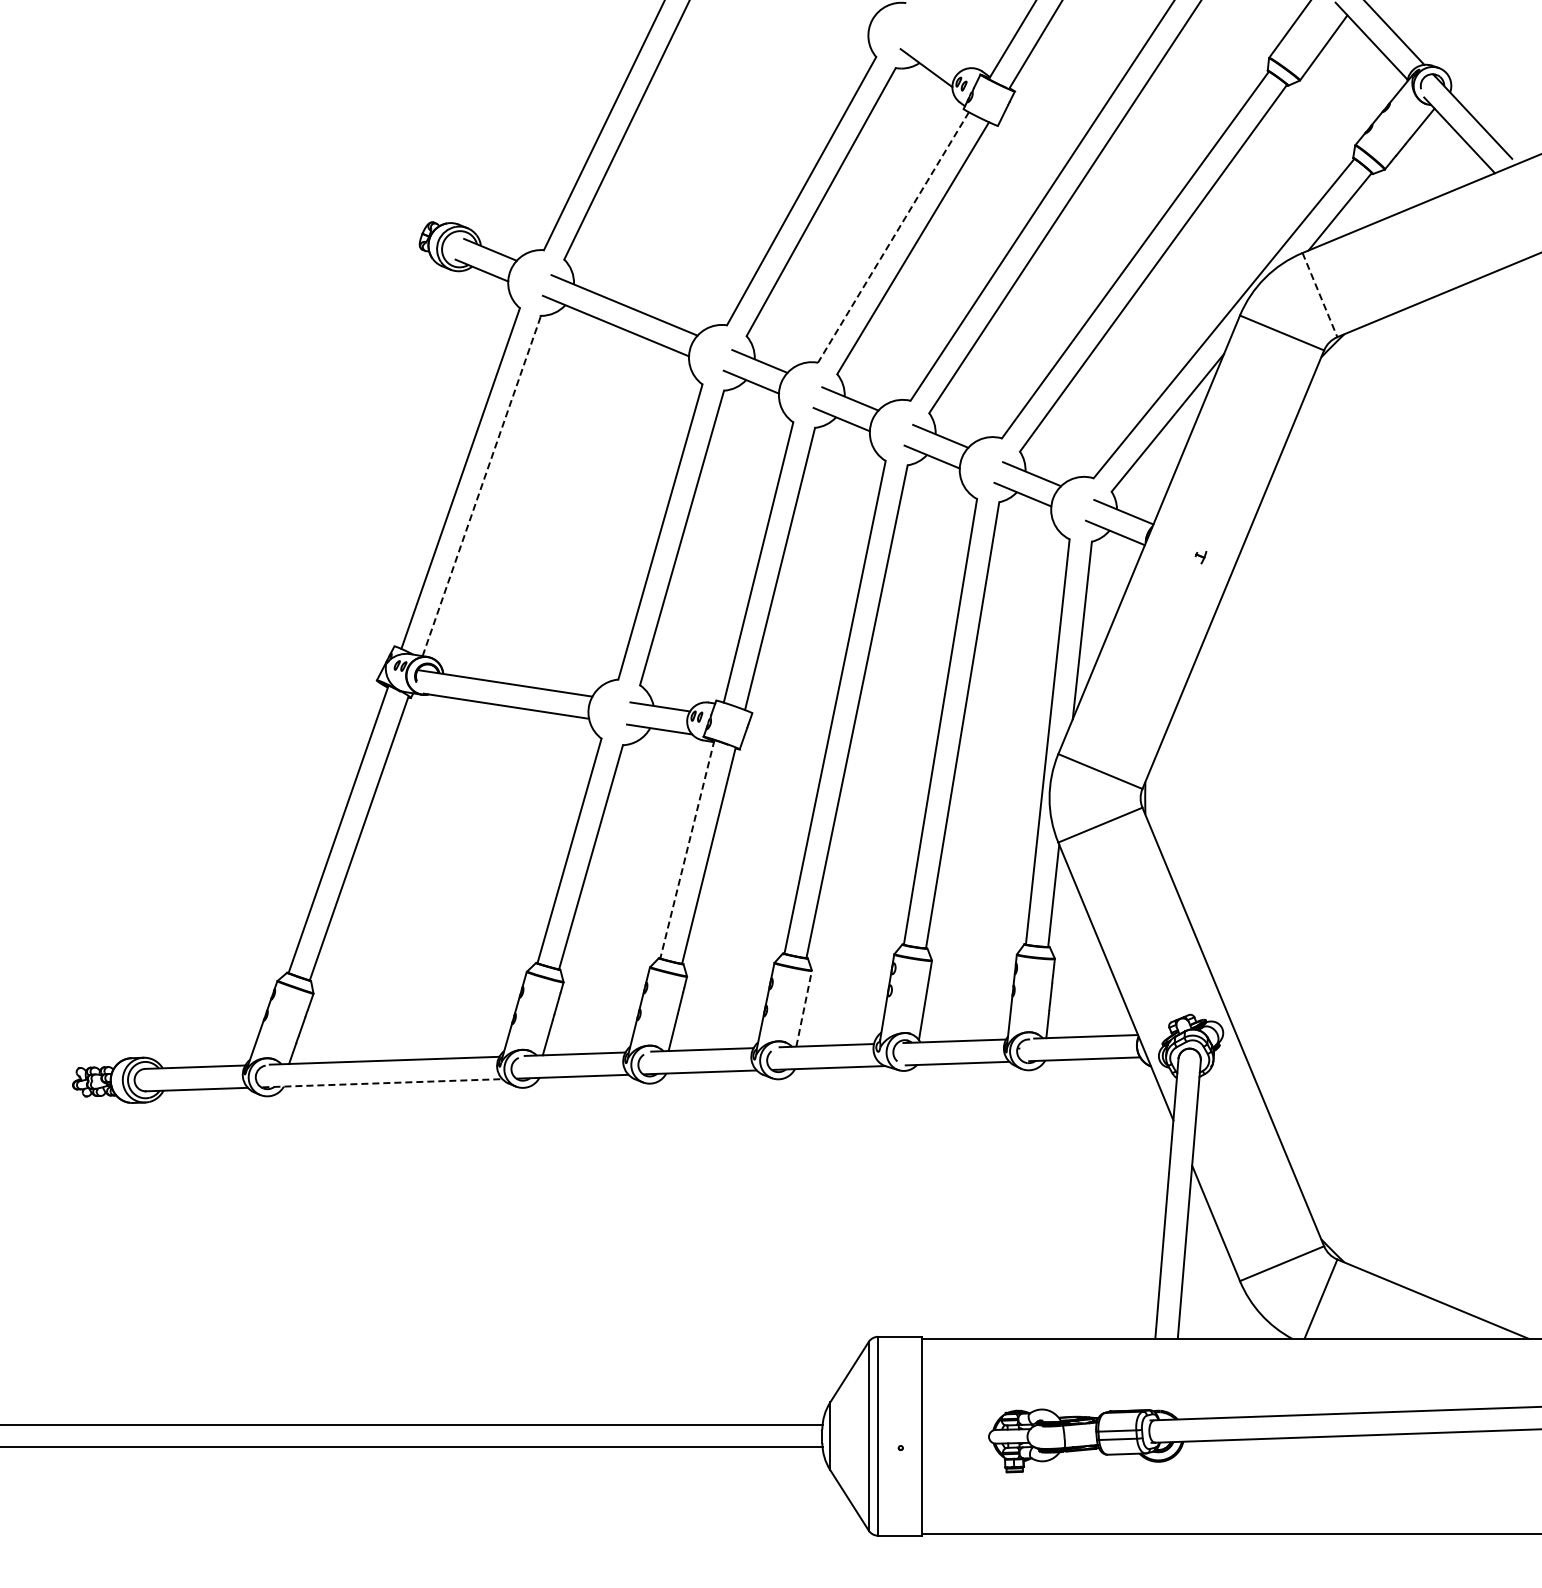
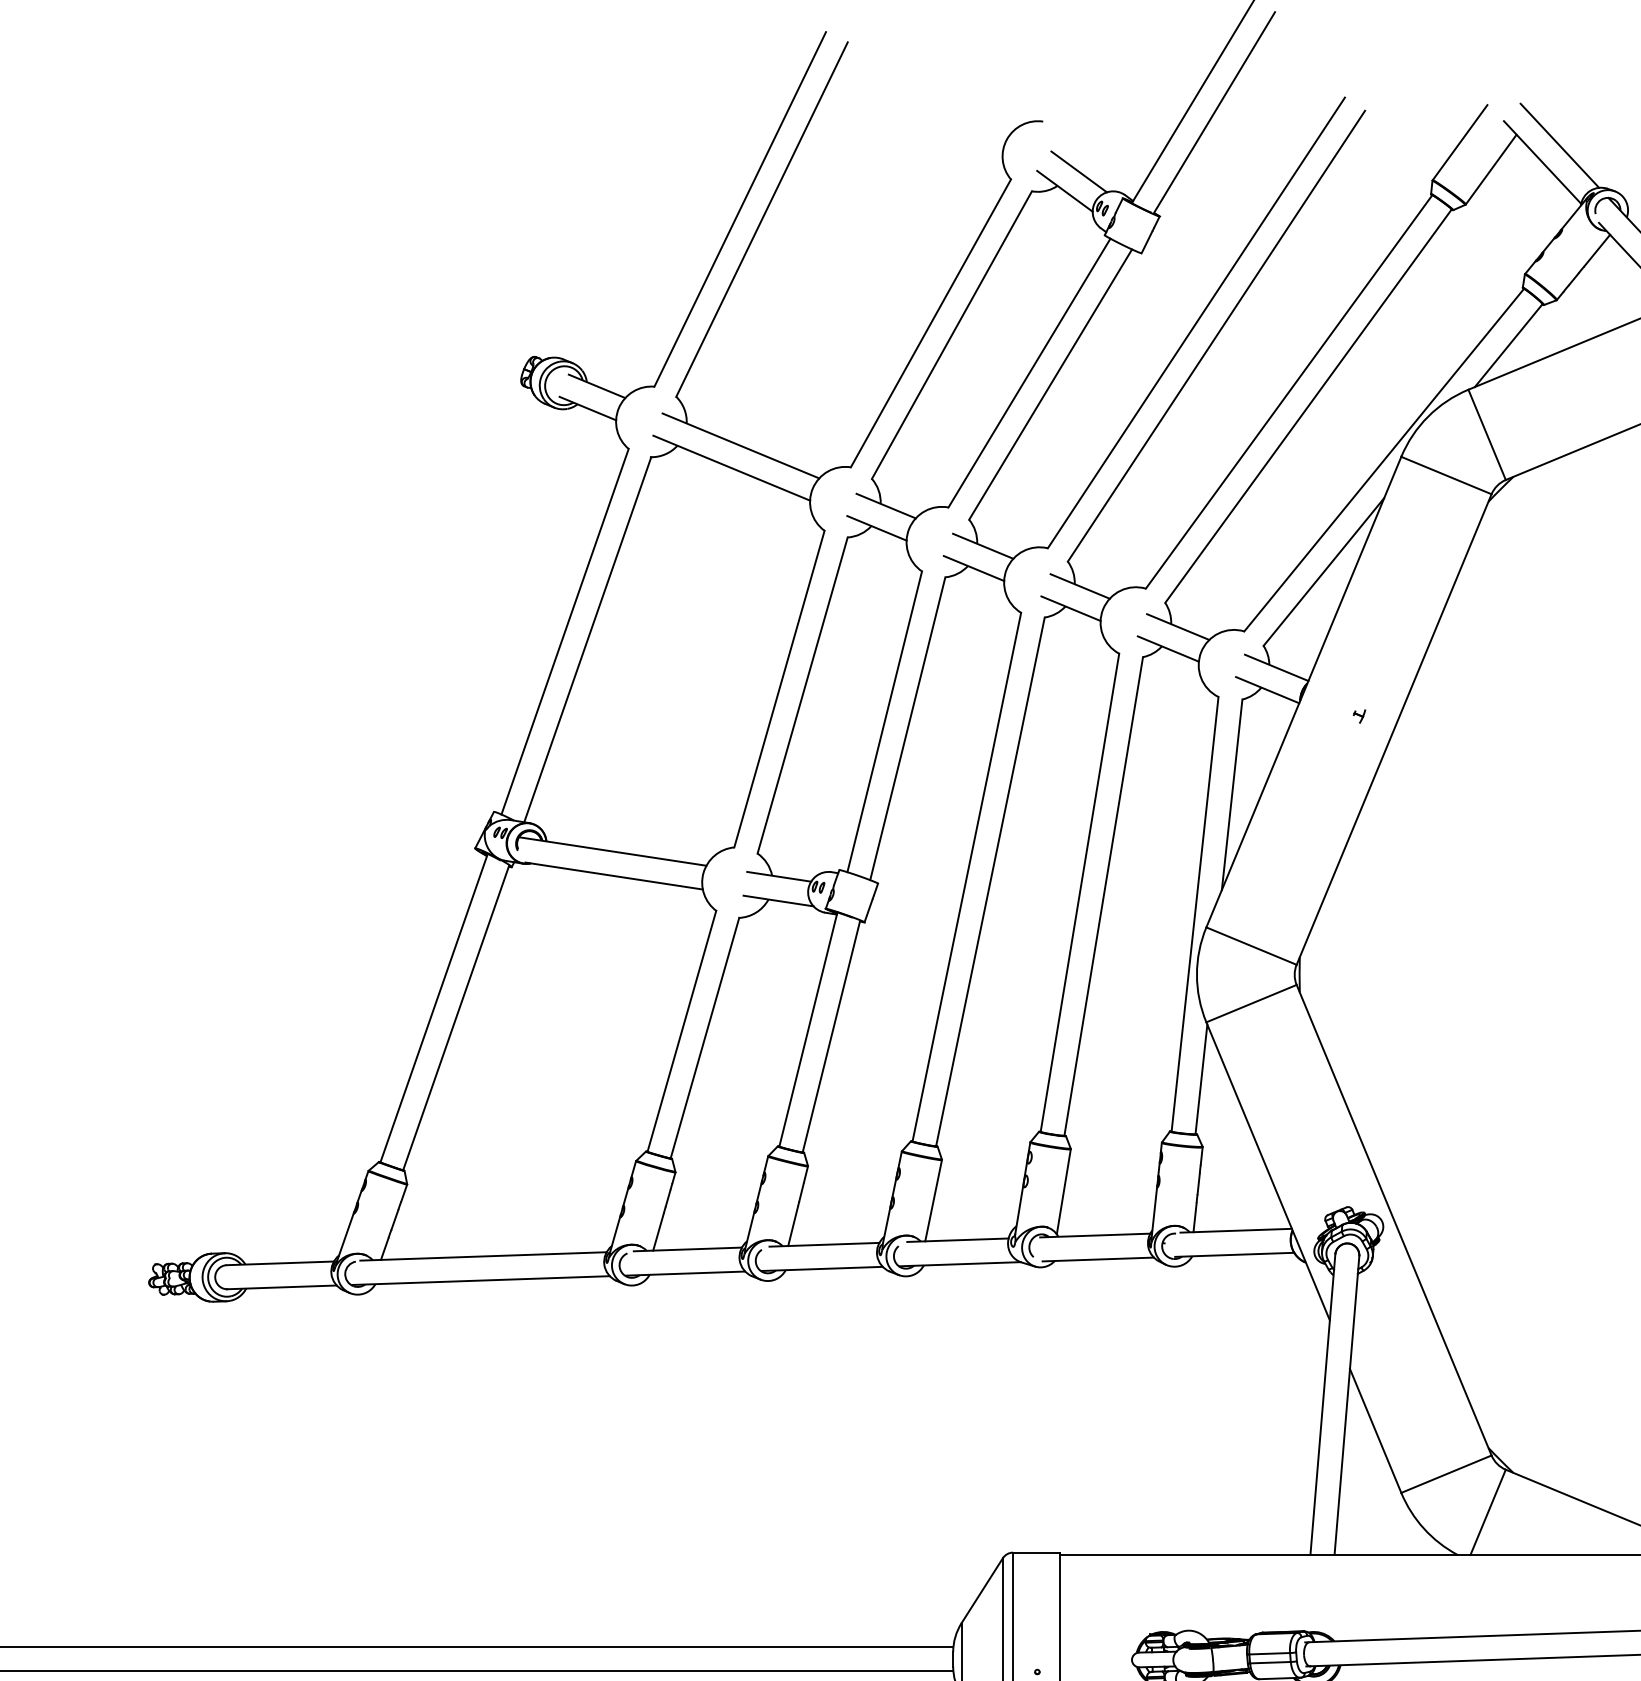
line: (939, 50) -> (1078, 172), added
line: (893, 237) -> (1029, 373), dashed -> solid
line: (1319, 295) -> (1486, 435), dashed -> solid
line: (481, 485) -> (587, 639), dashed -> solid
line: (687, 849) -> (808, 1029), dashed -> solid
line: (804, 1008) -> (934, 1200), dashed -> solid
line: (382, 1083) -> (481, 1280), dashed -> solid

